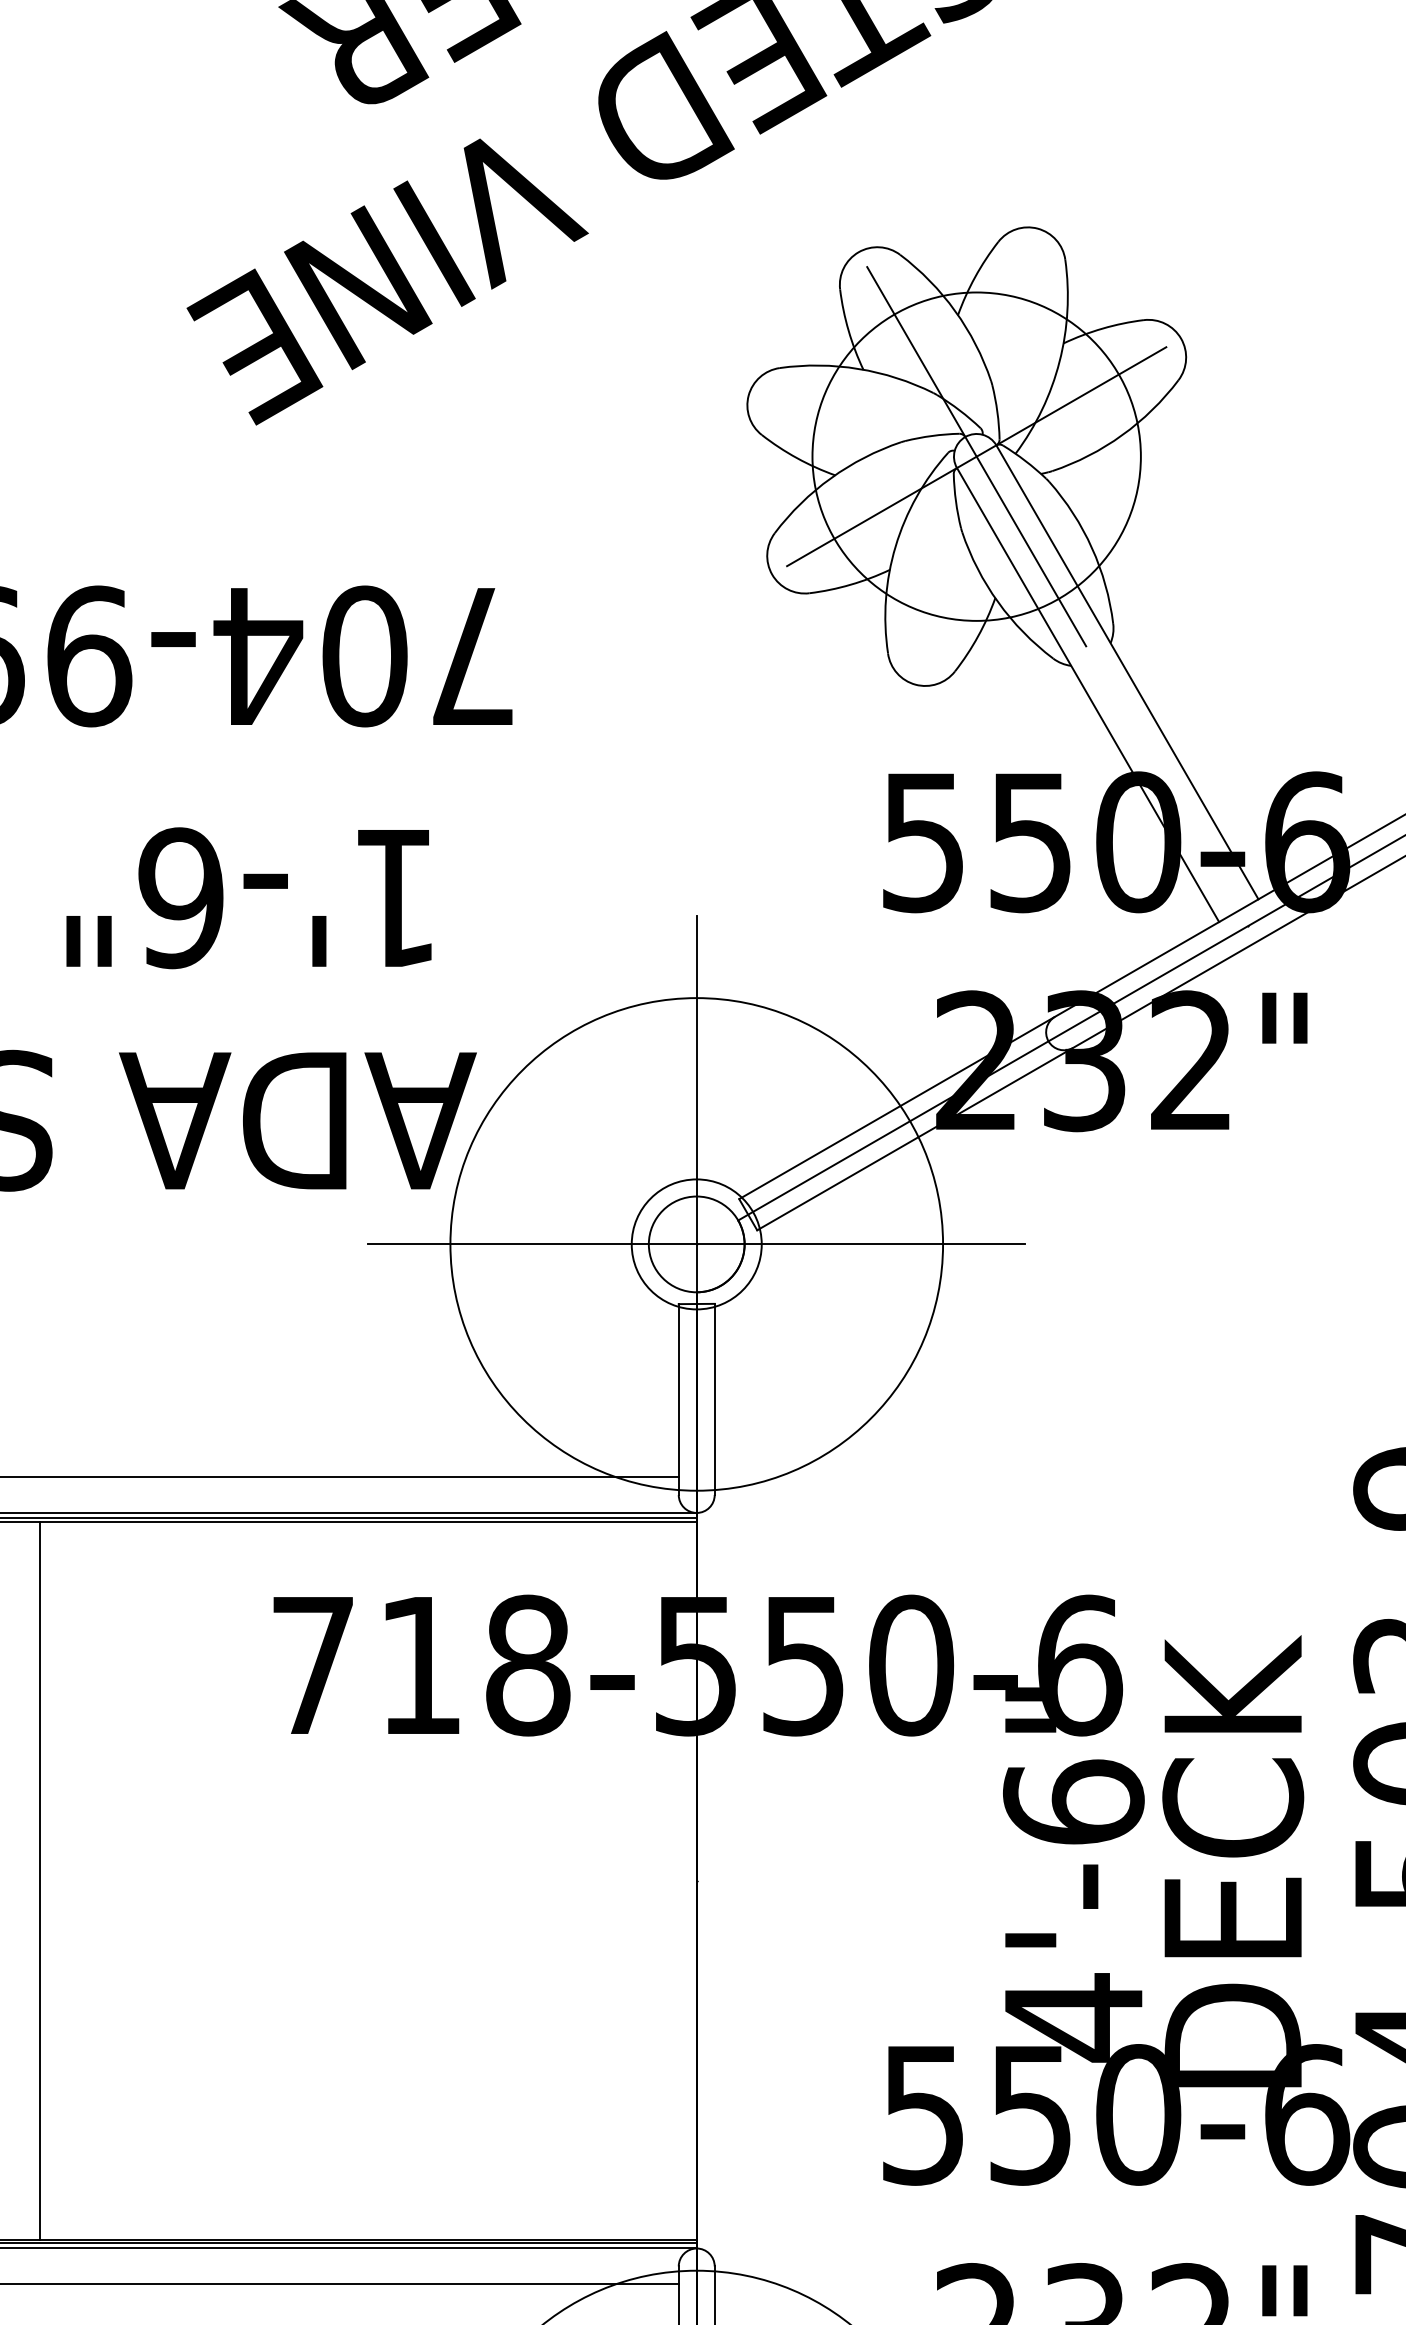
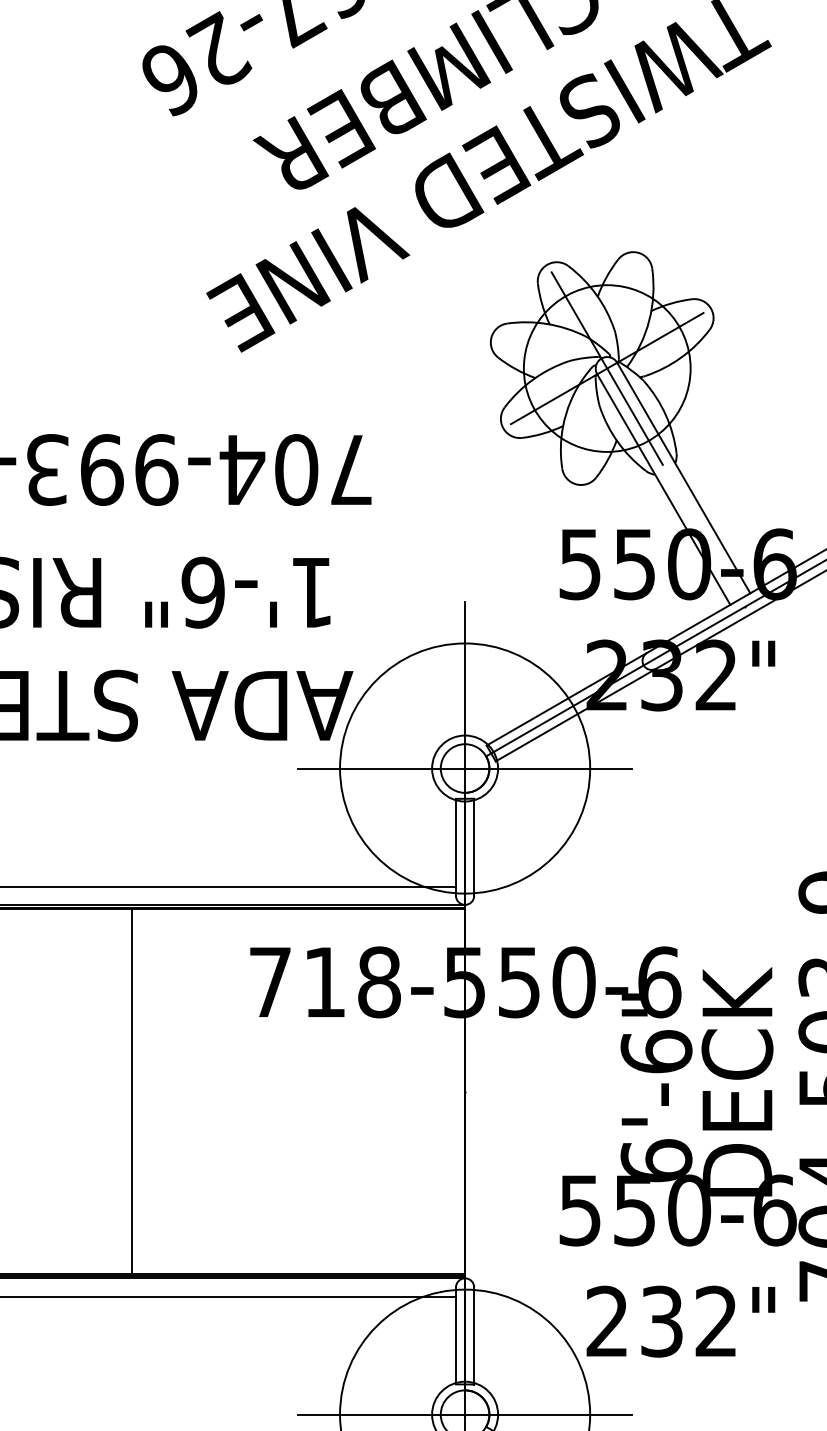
text: (1073, 2016) -> (656, 1160), 4'-6" -> 6'-6"

